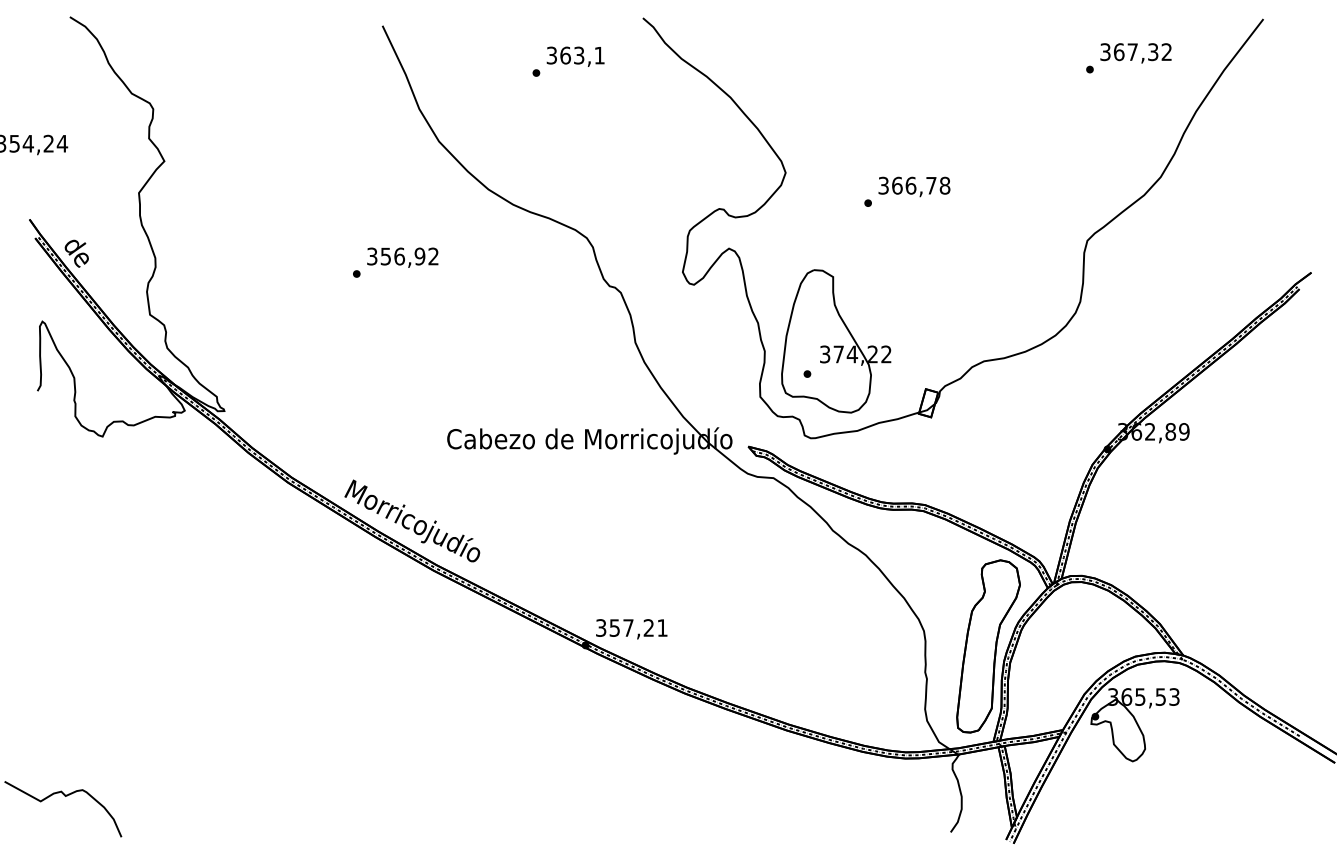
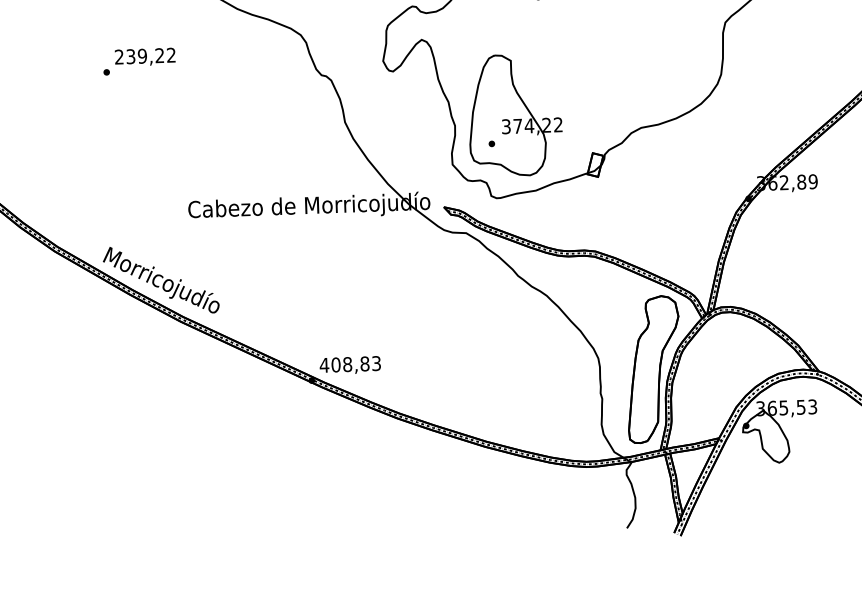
text: (396, 256) -> (139, 56), 356,92 -> 239,22
text: (631, 627) -> (350, 364), 357,21 -> 408,83

